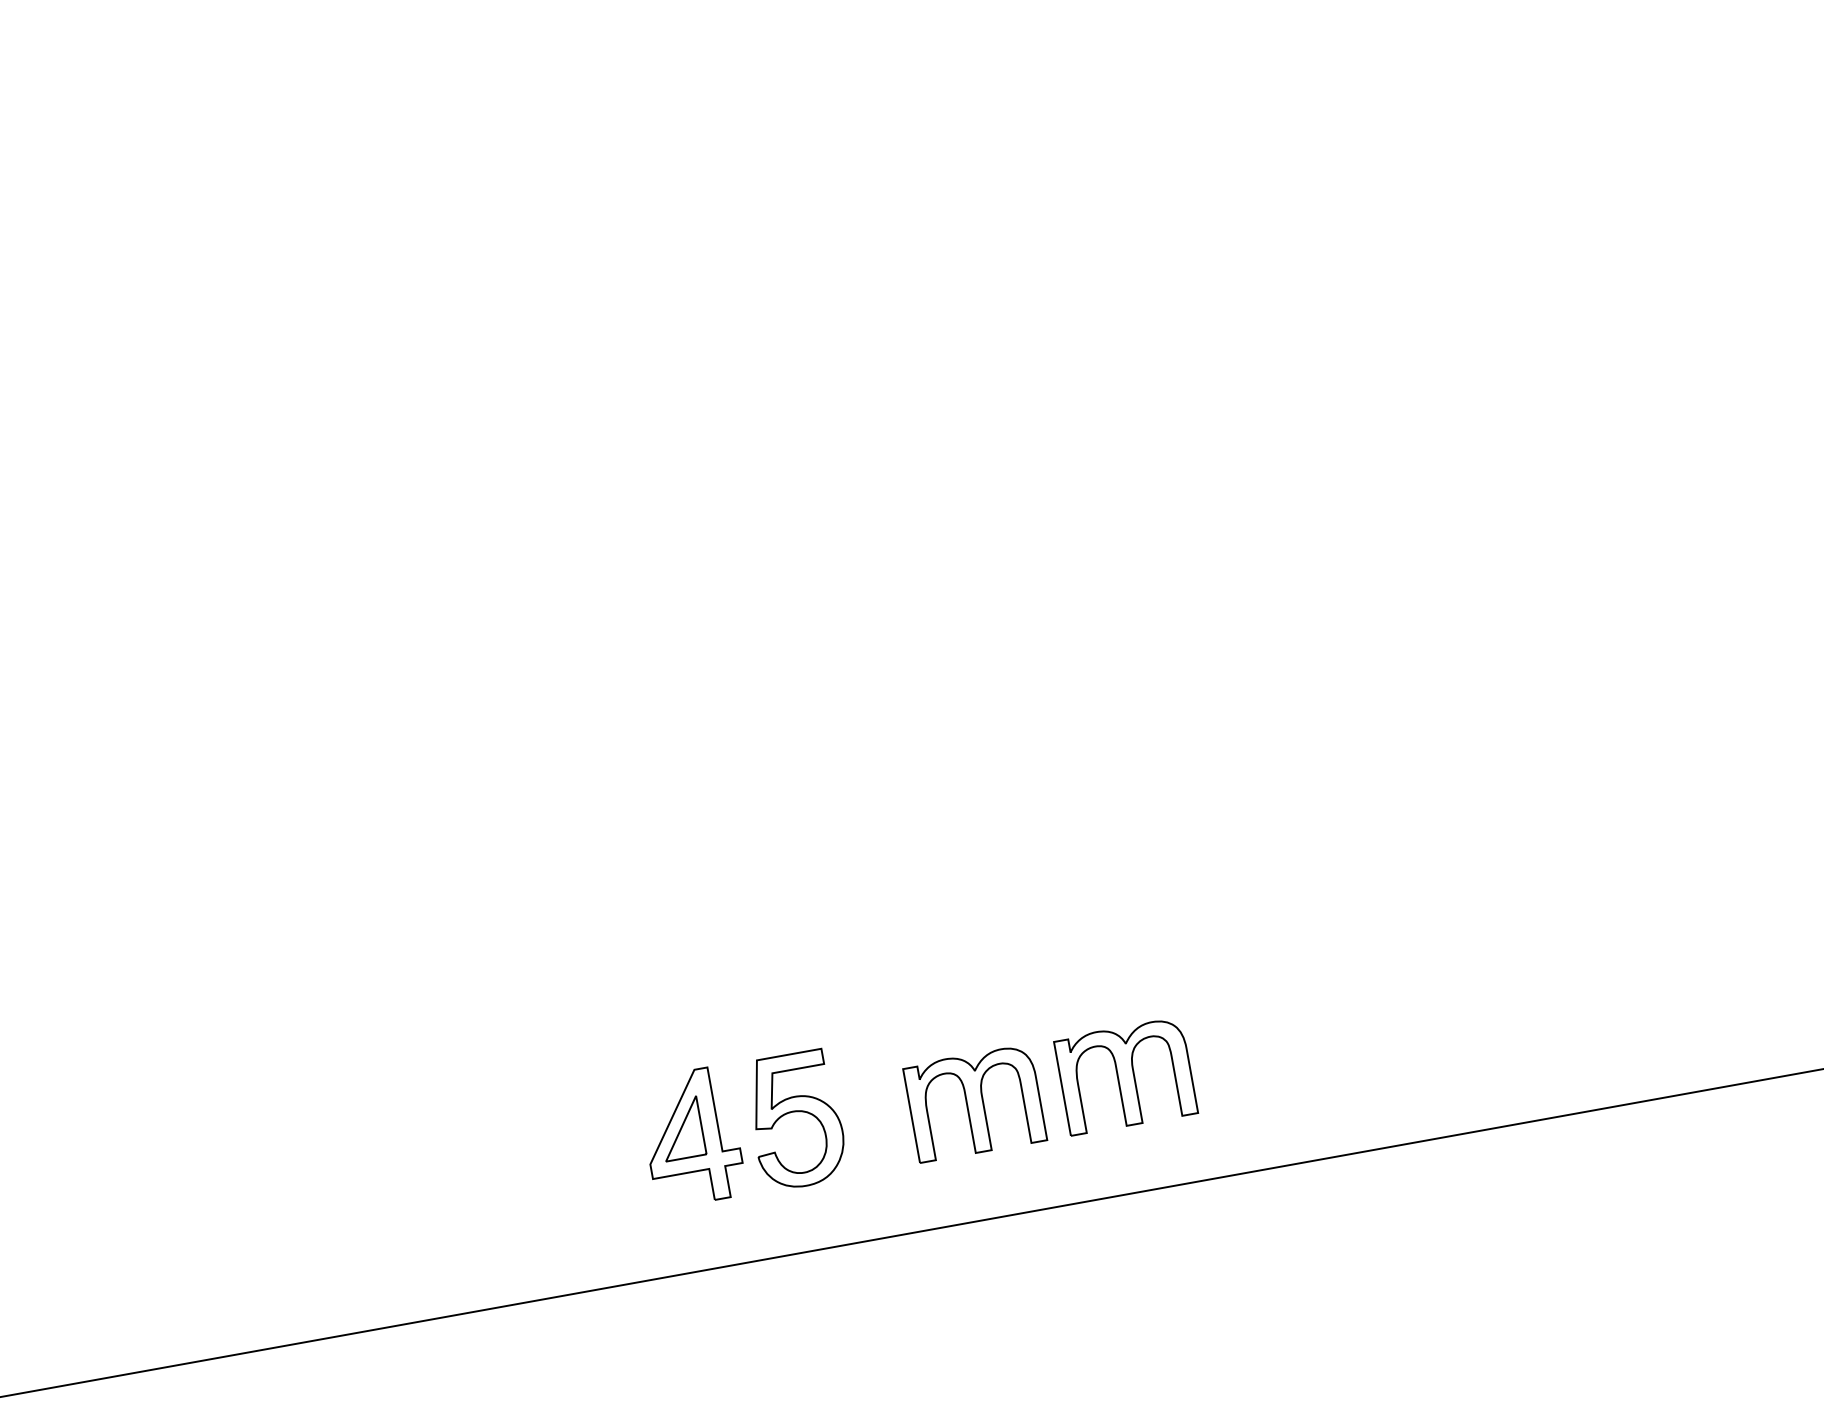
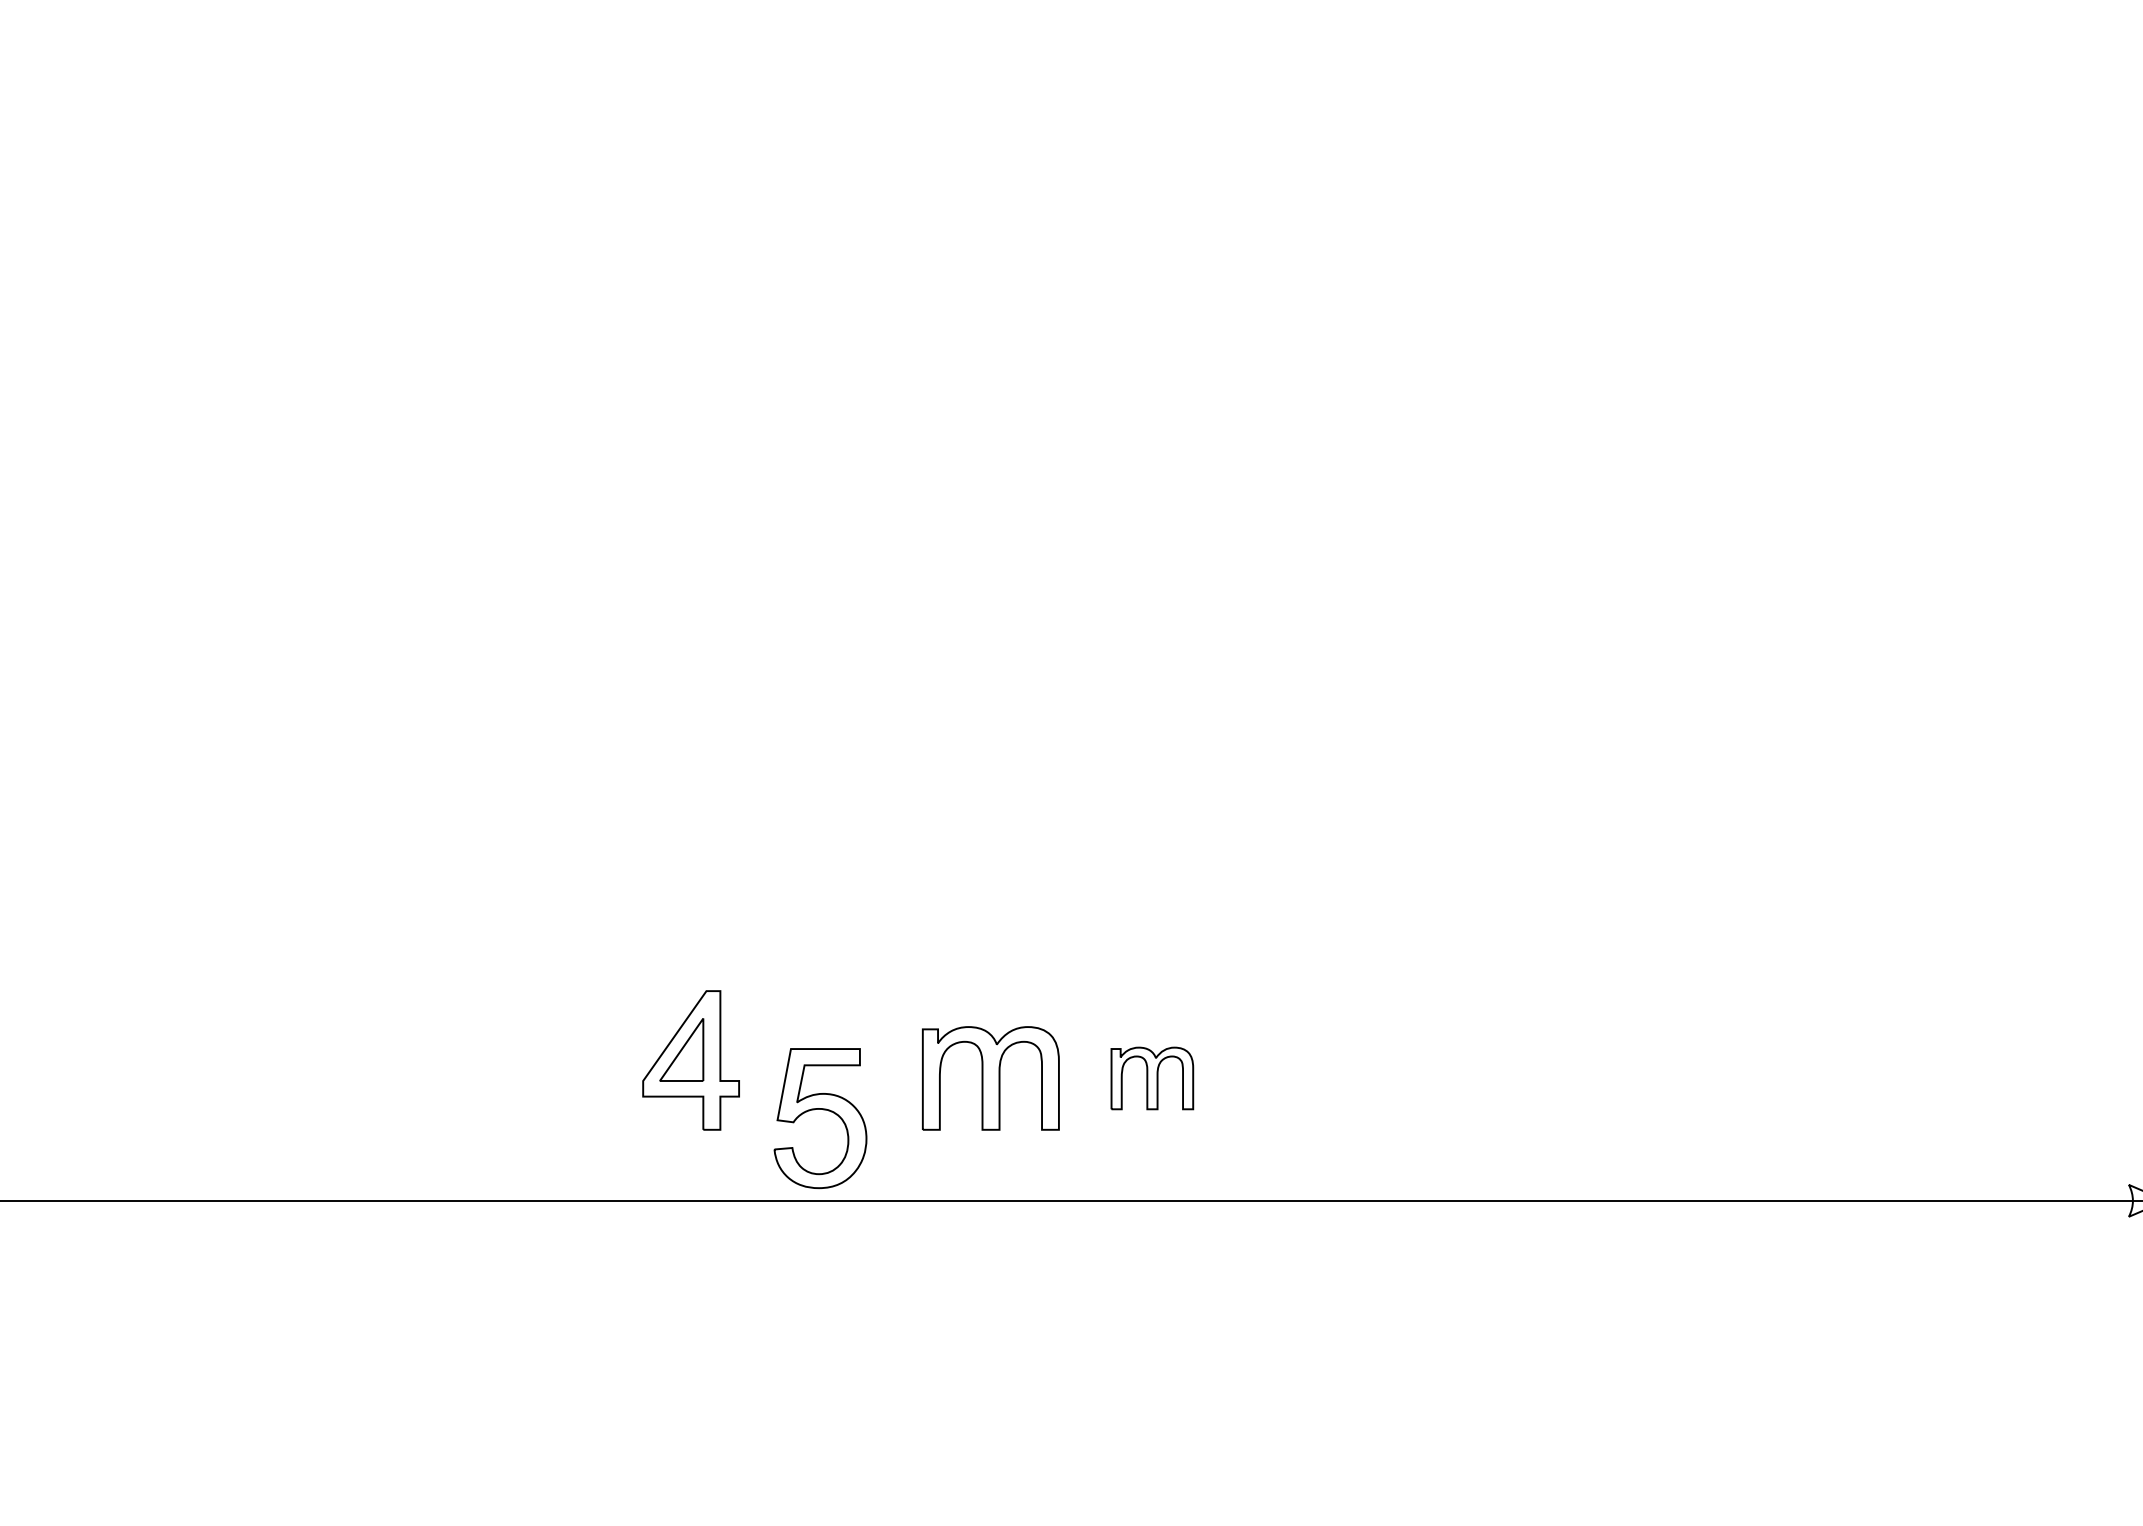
part: (1126, 1076) -> (1152, 1078), size x0.6
part: (797, 1112) -> (823, 1110), moved

